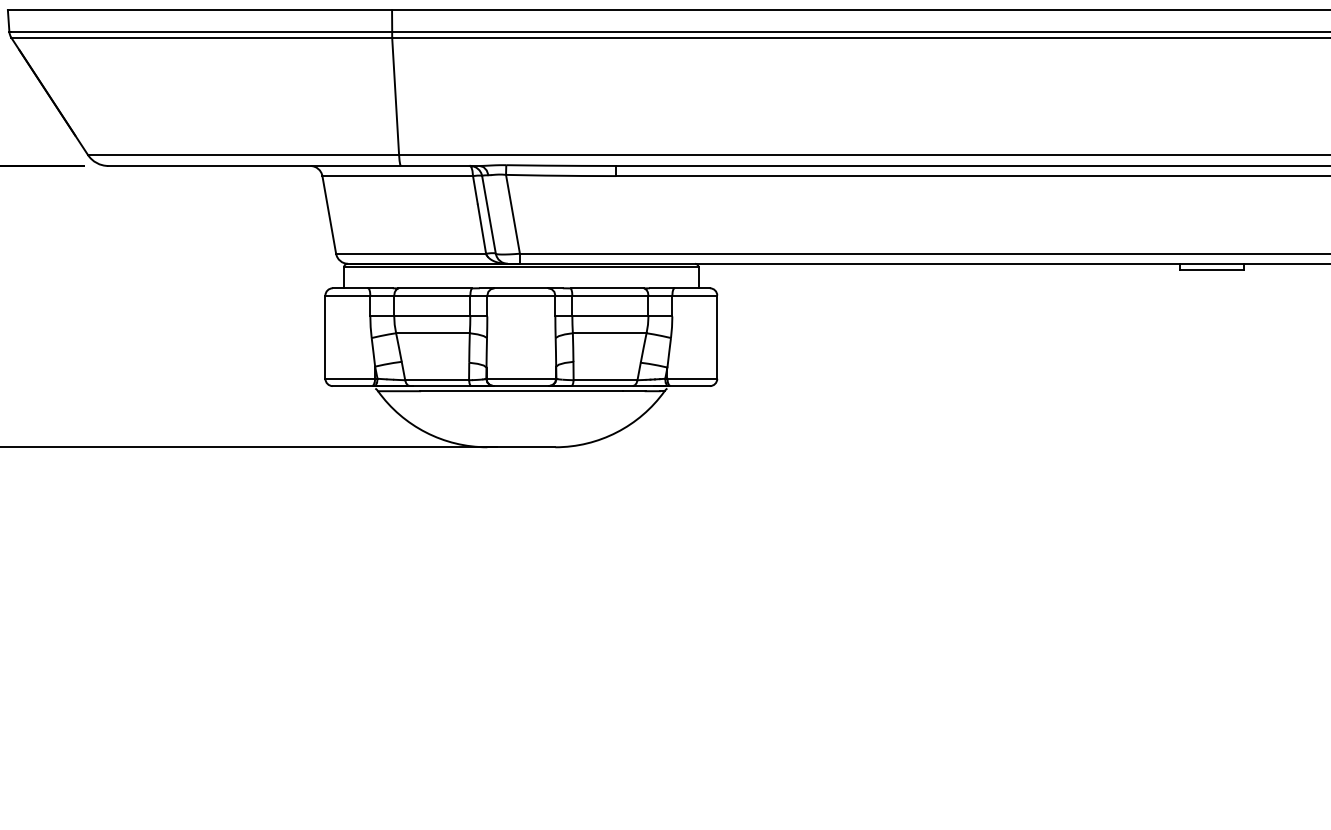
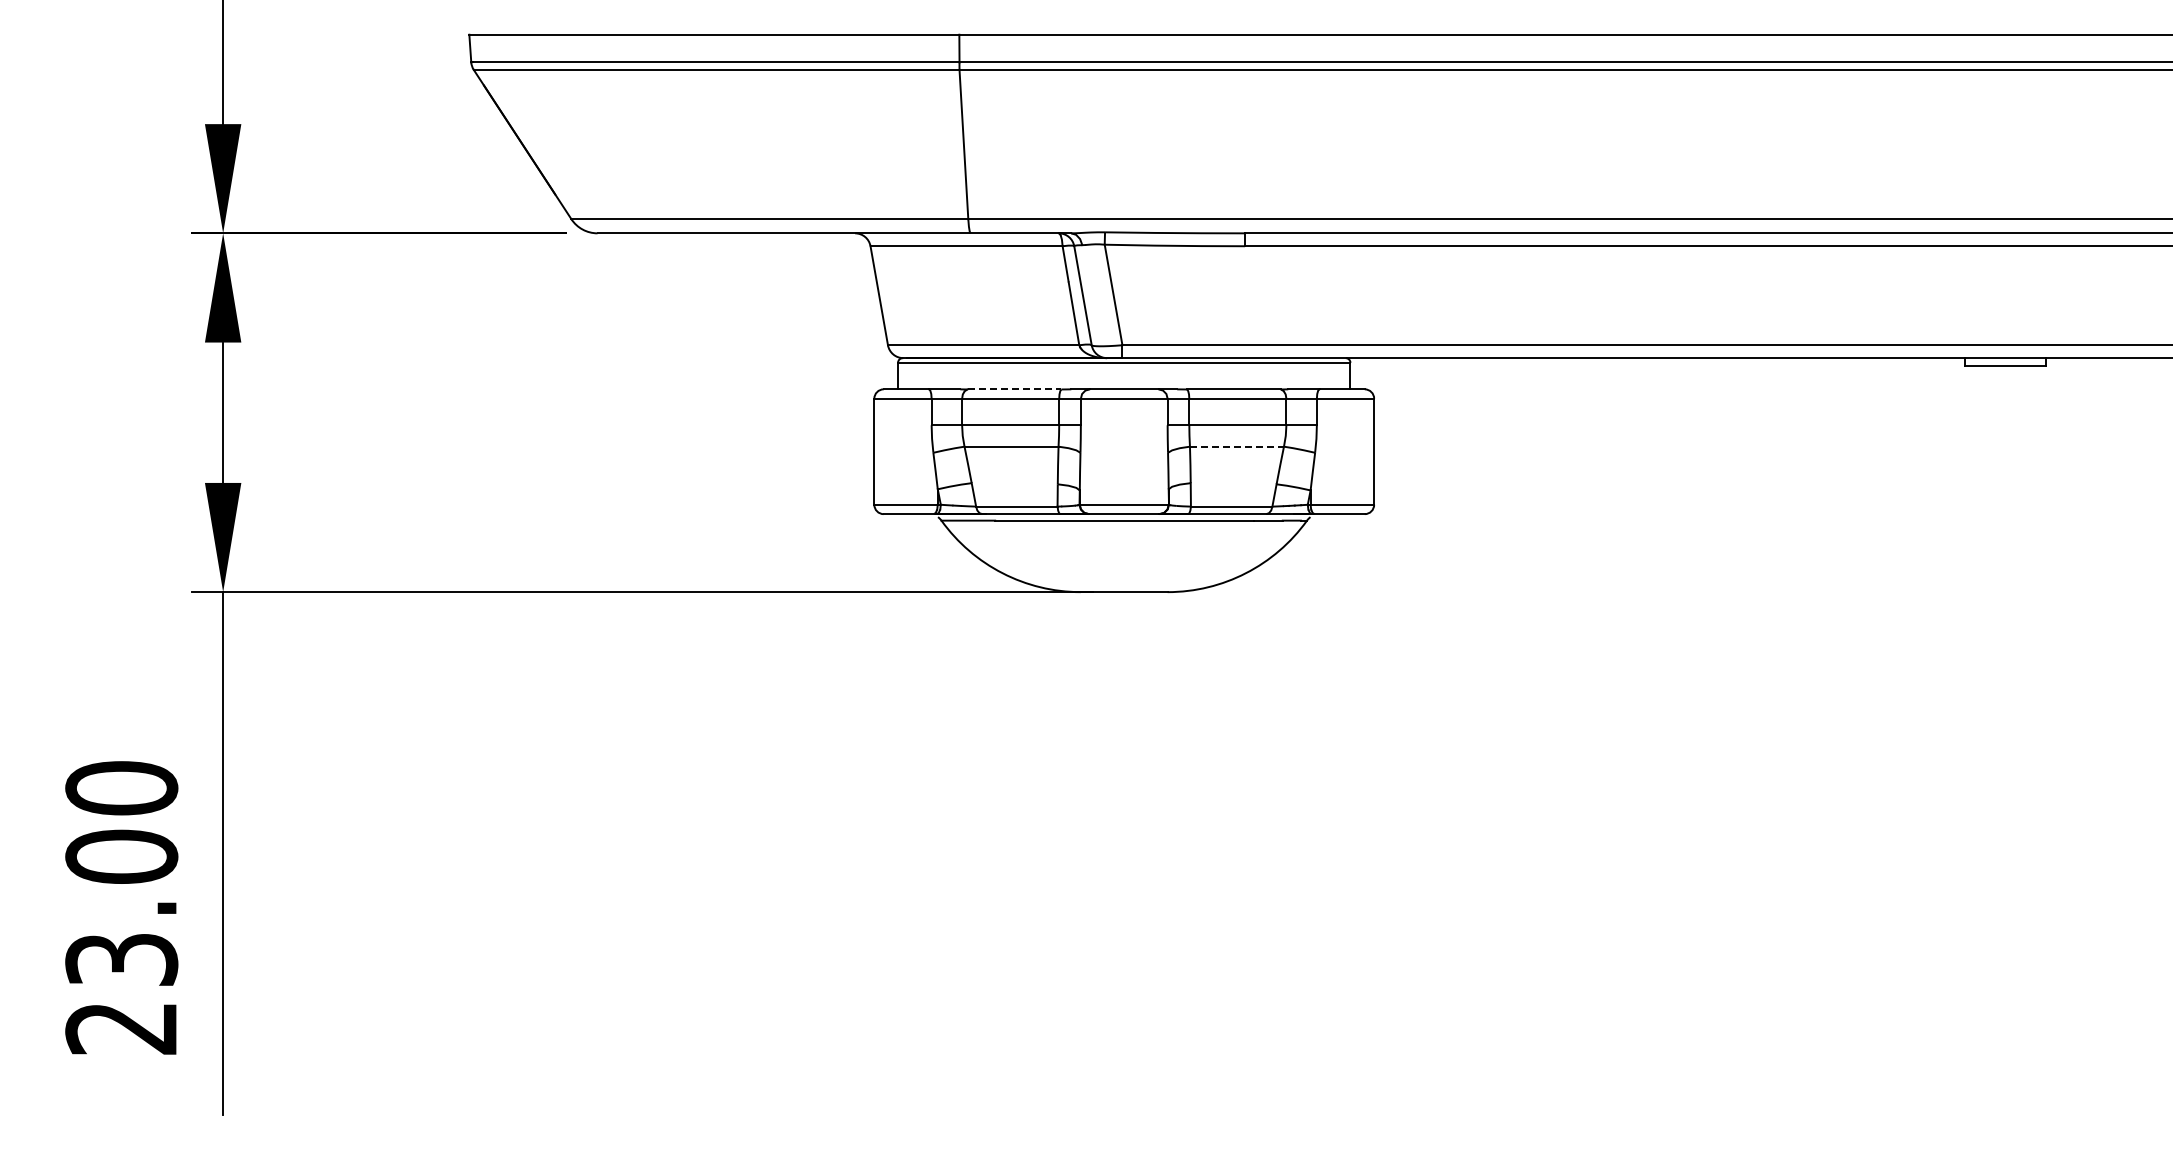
line: (435, 288) -> (1014, 389), solid -> dashed
line: (610, 333) -> (1237, 446), solid -> dashed

